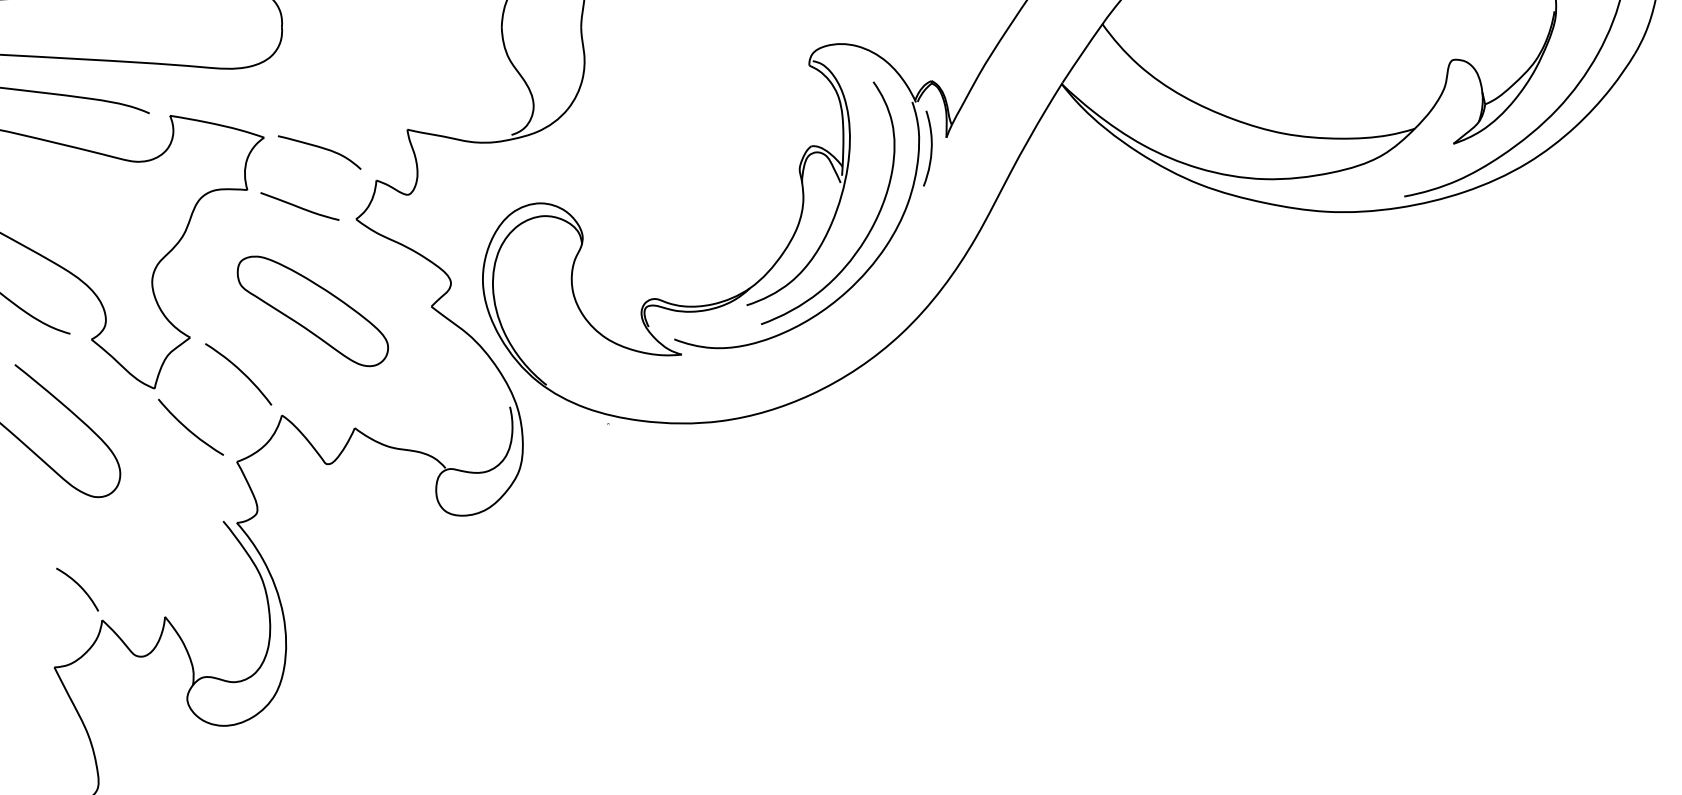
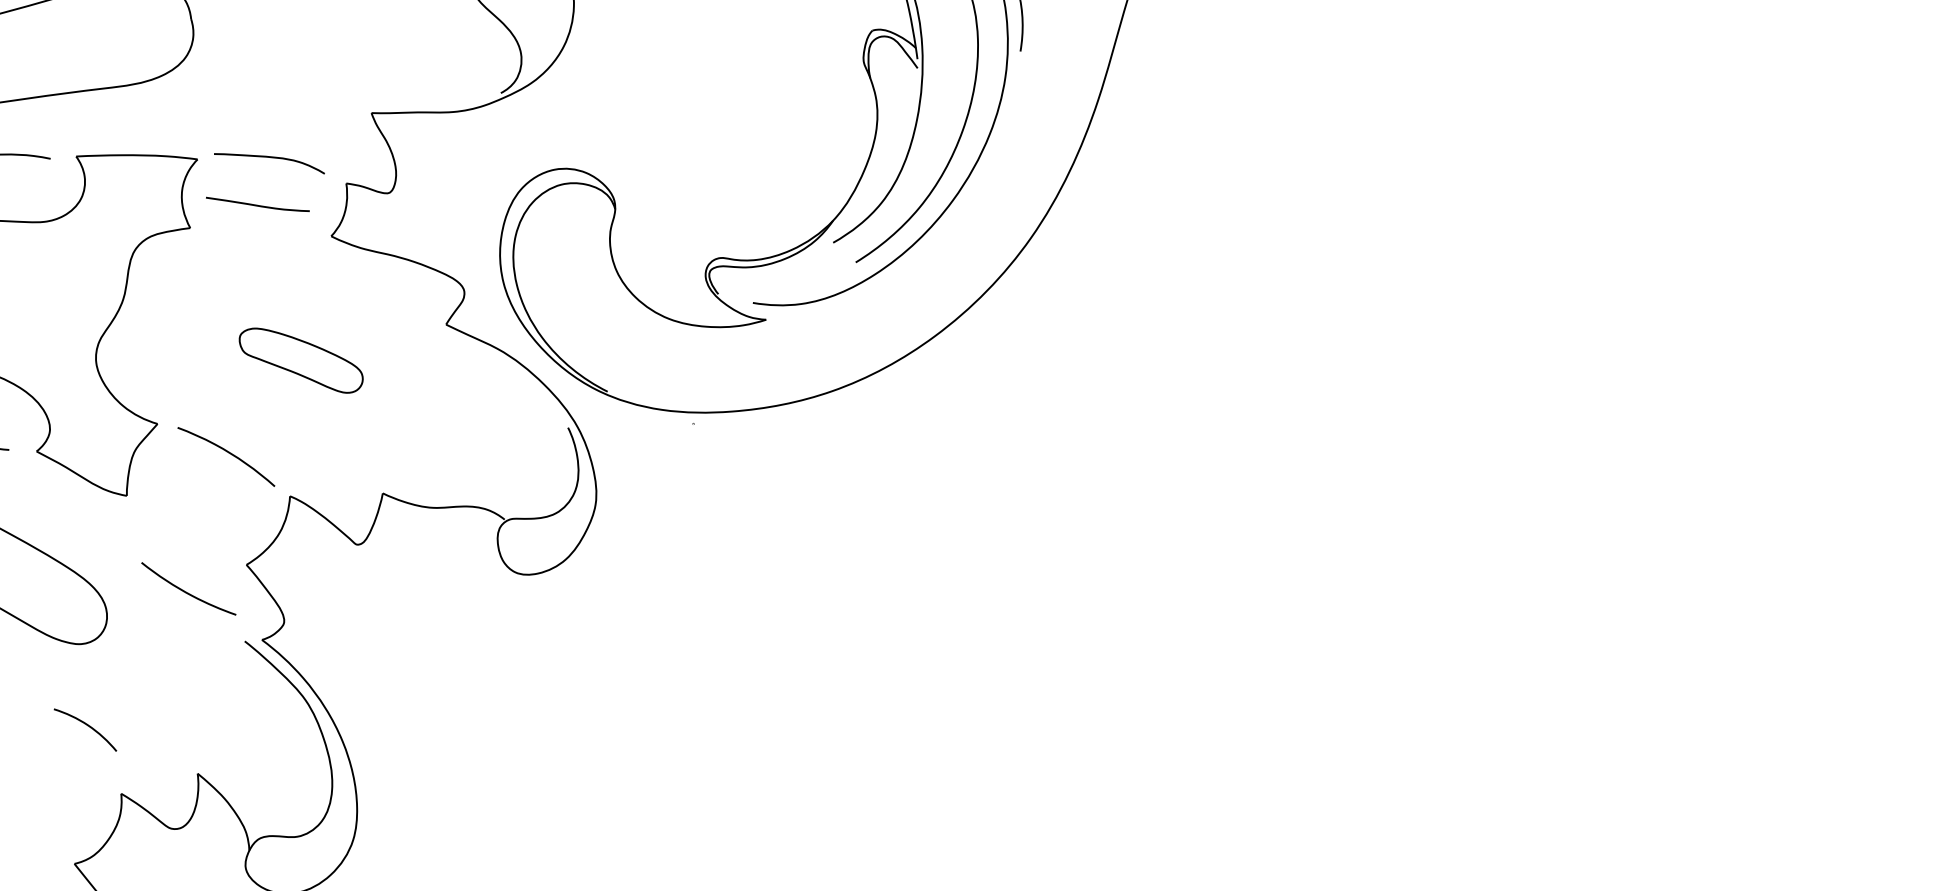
curve: (299, 206) -> (257, 204), moved
part: (312, 311) -> (301, 360), size x0.6
curve: (188, 428) -> (186, 591), moved
curve: (80, 588) -> (88, 727), moved

